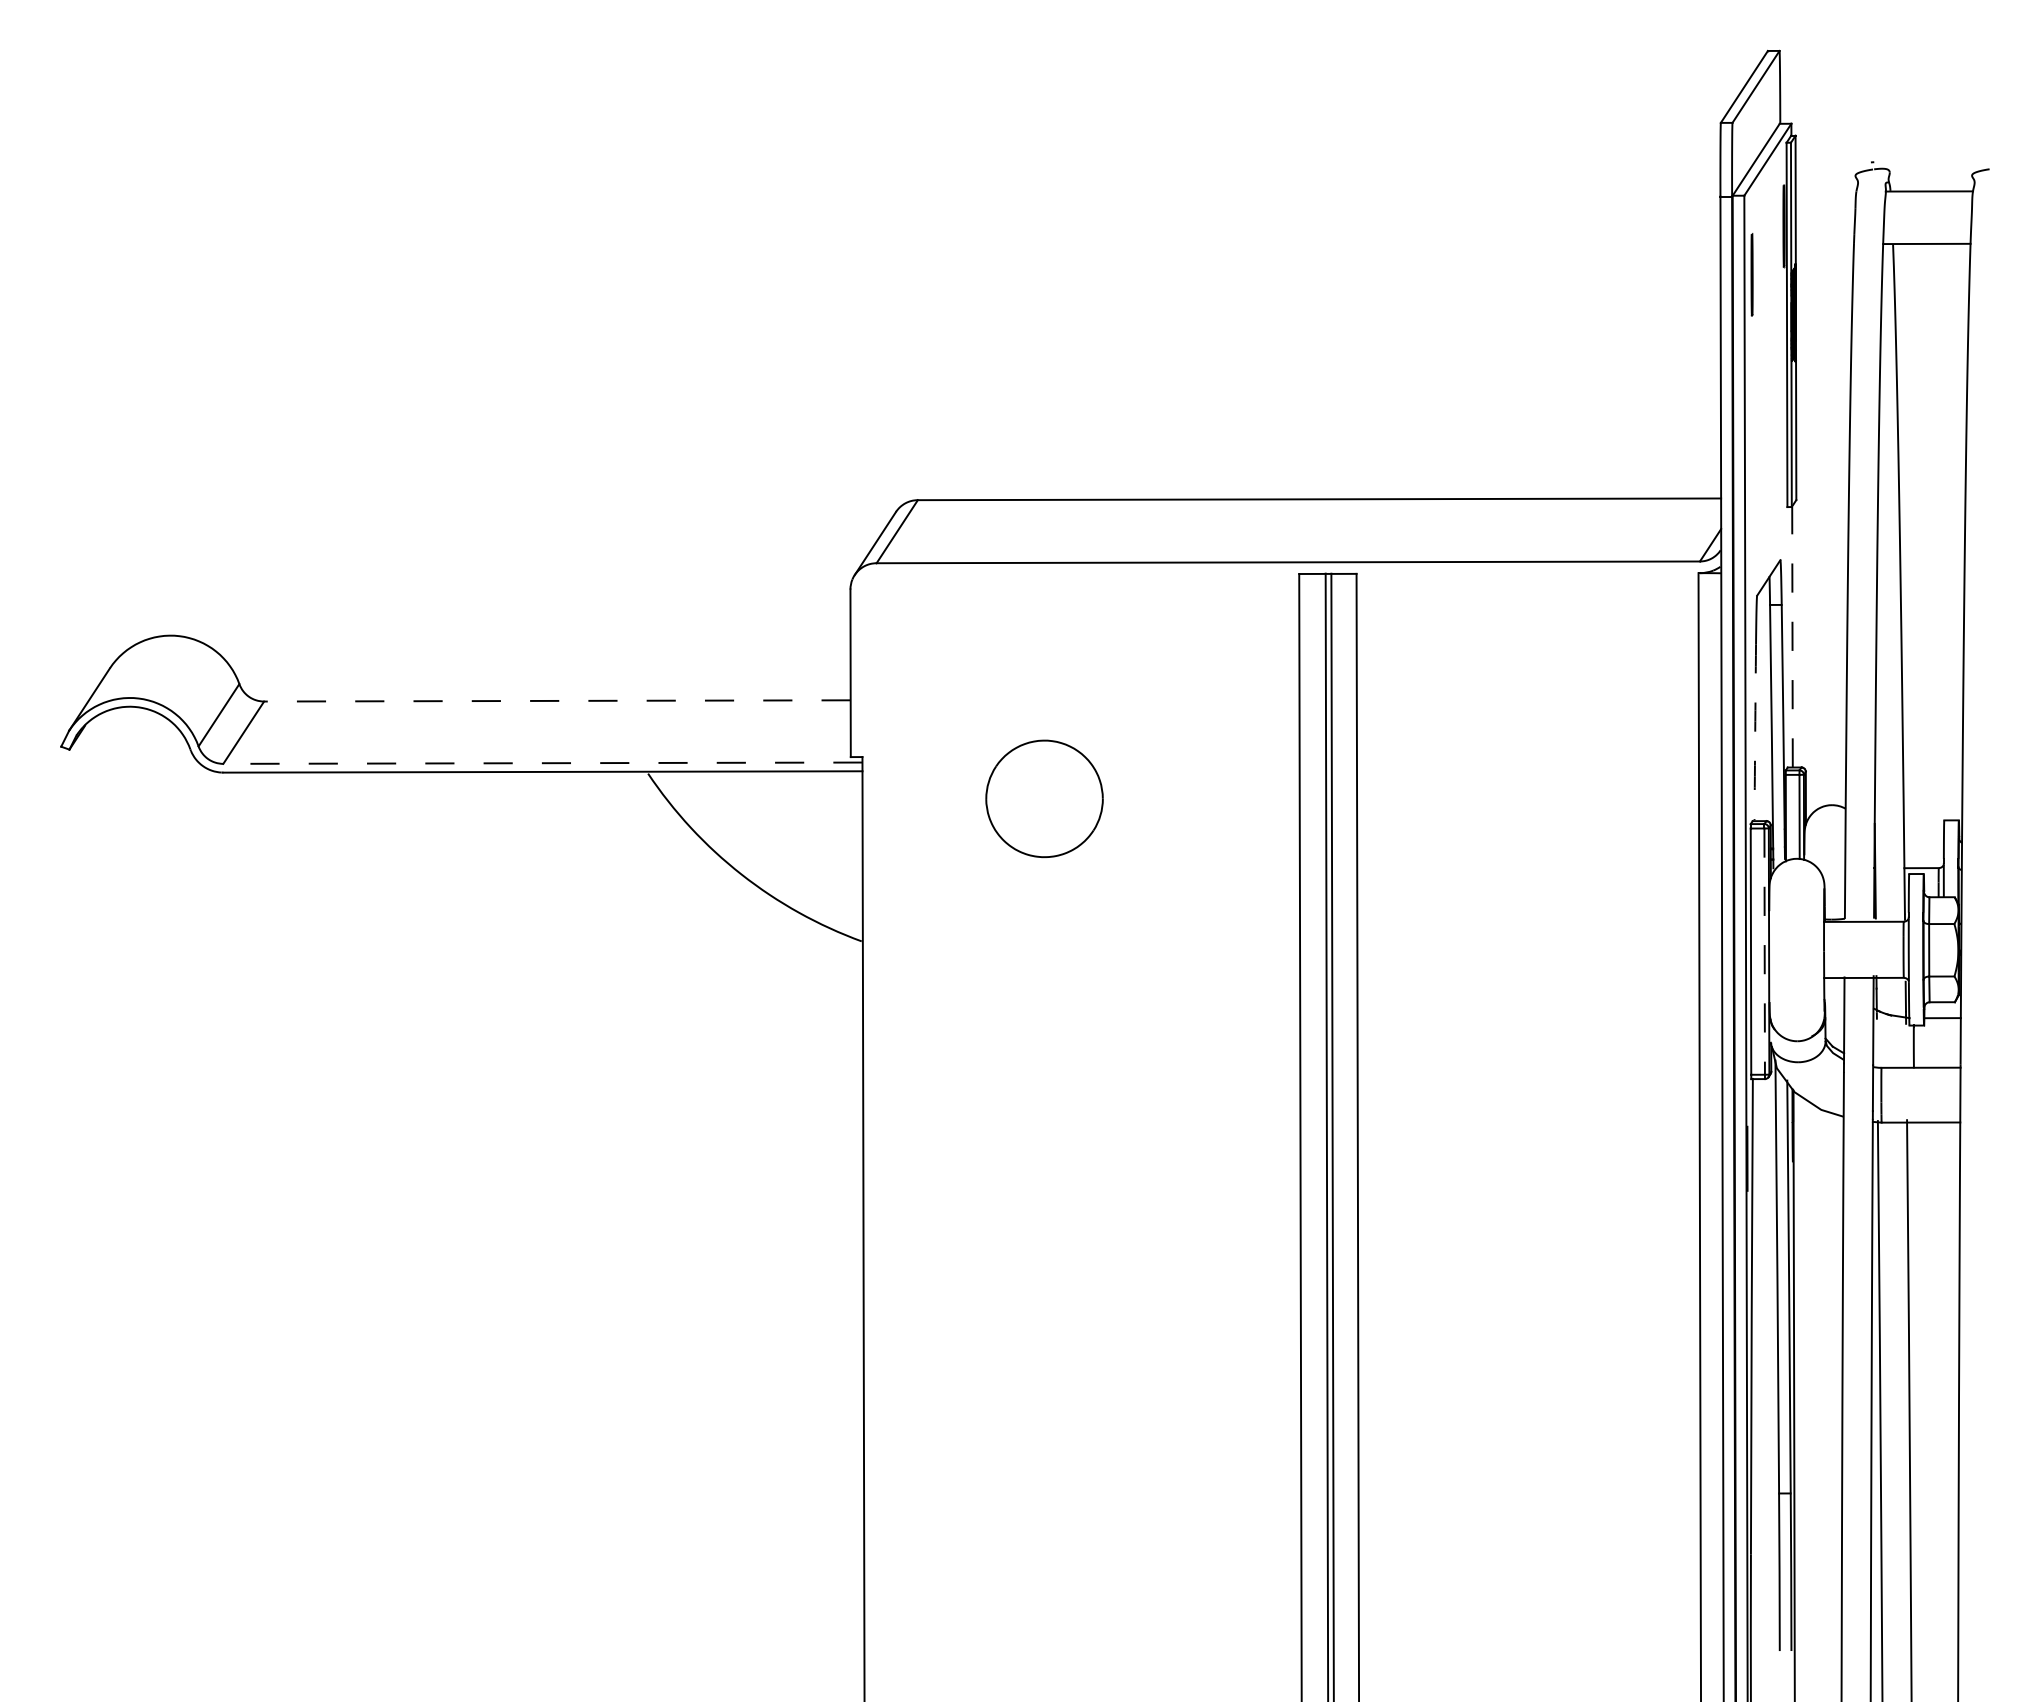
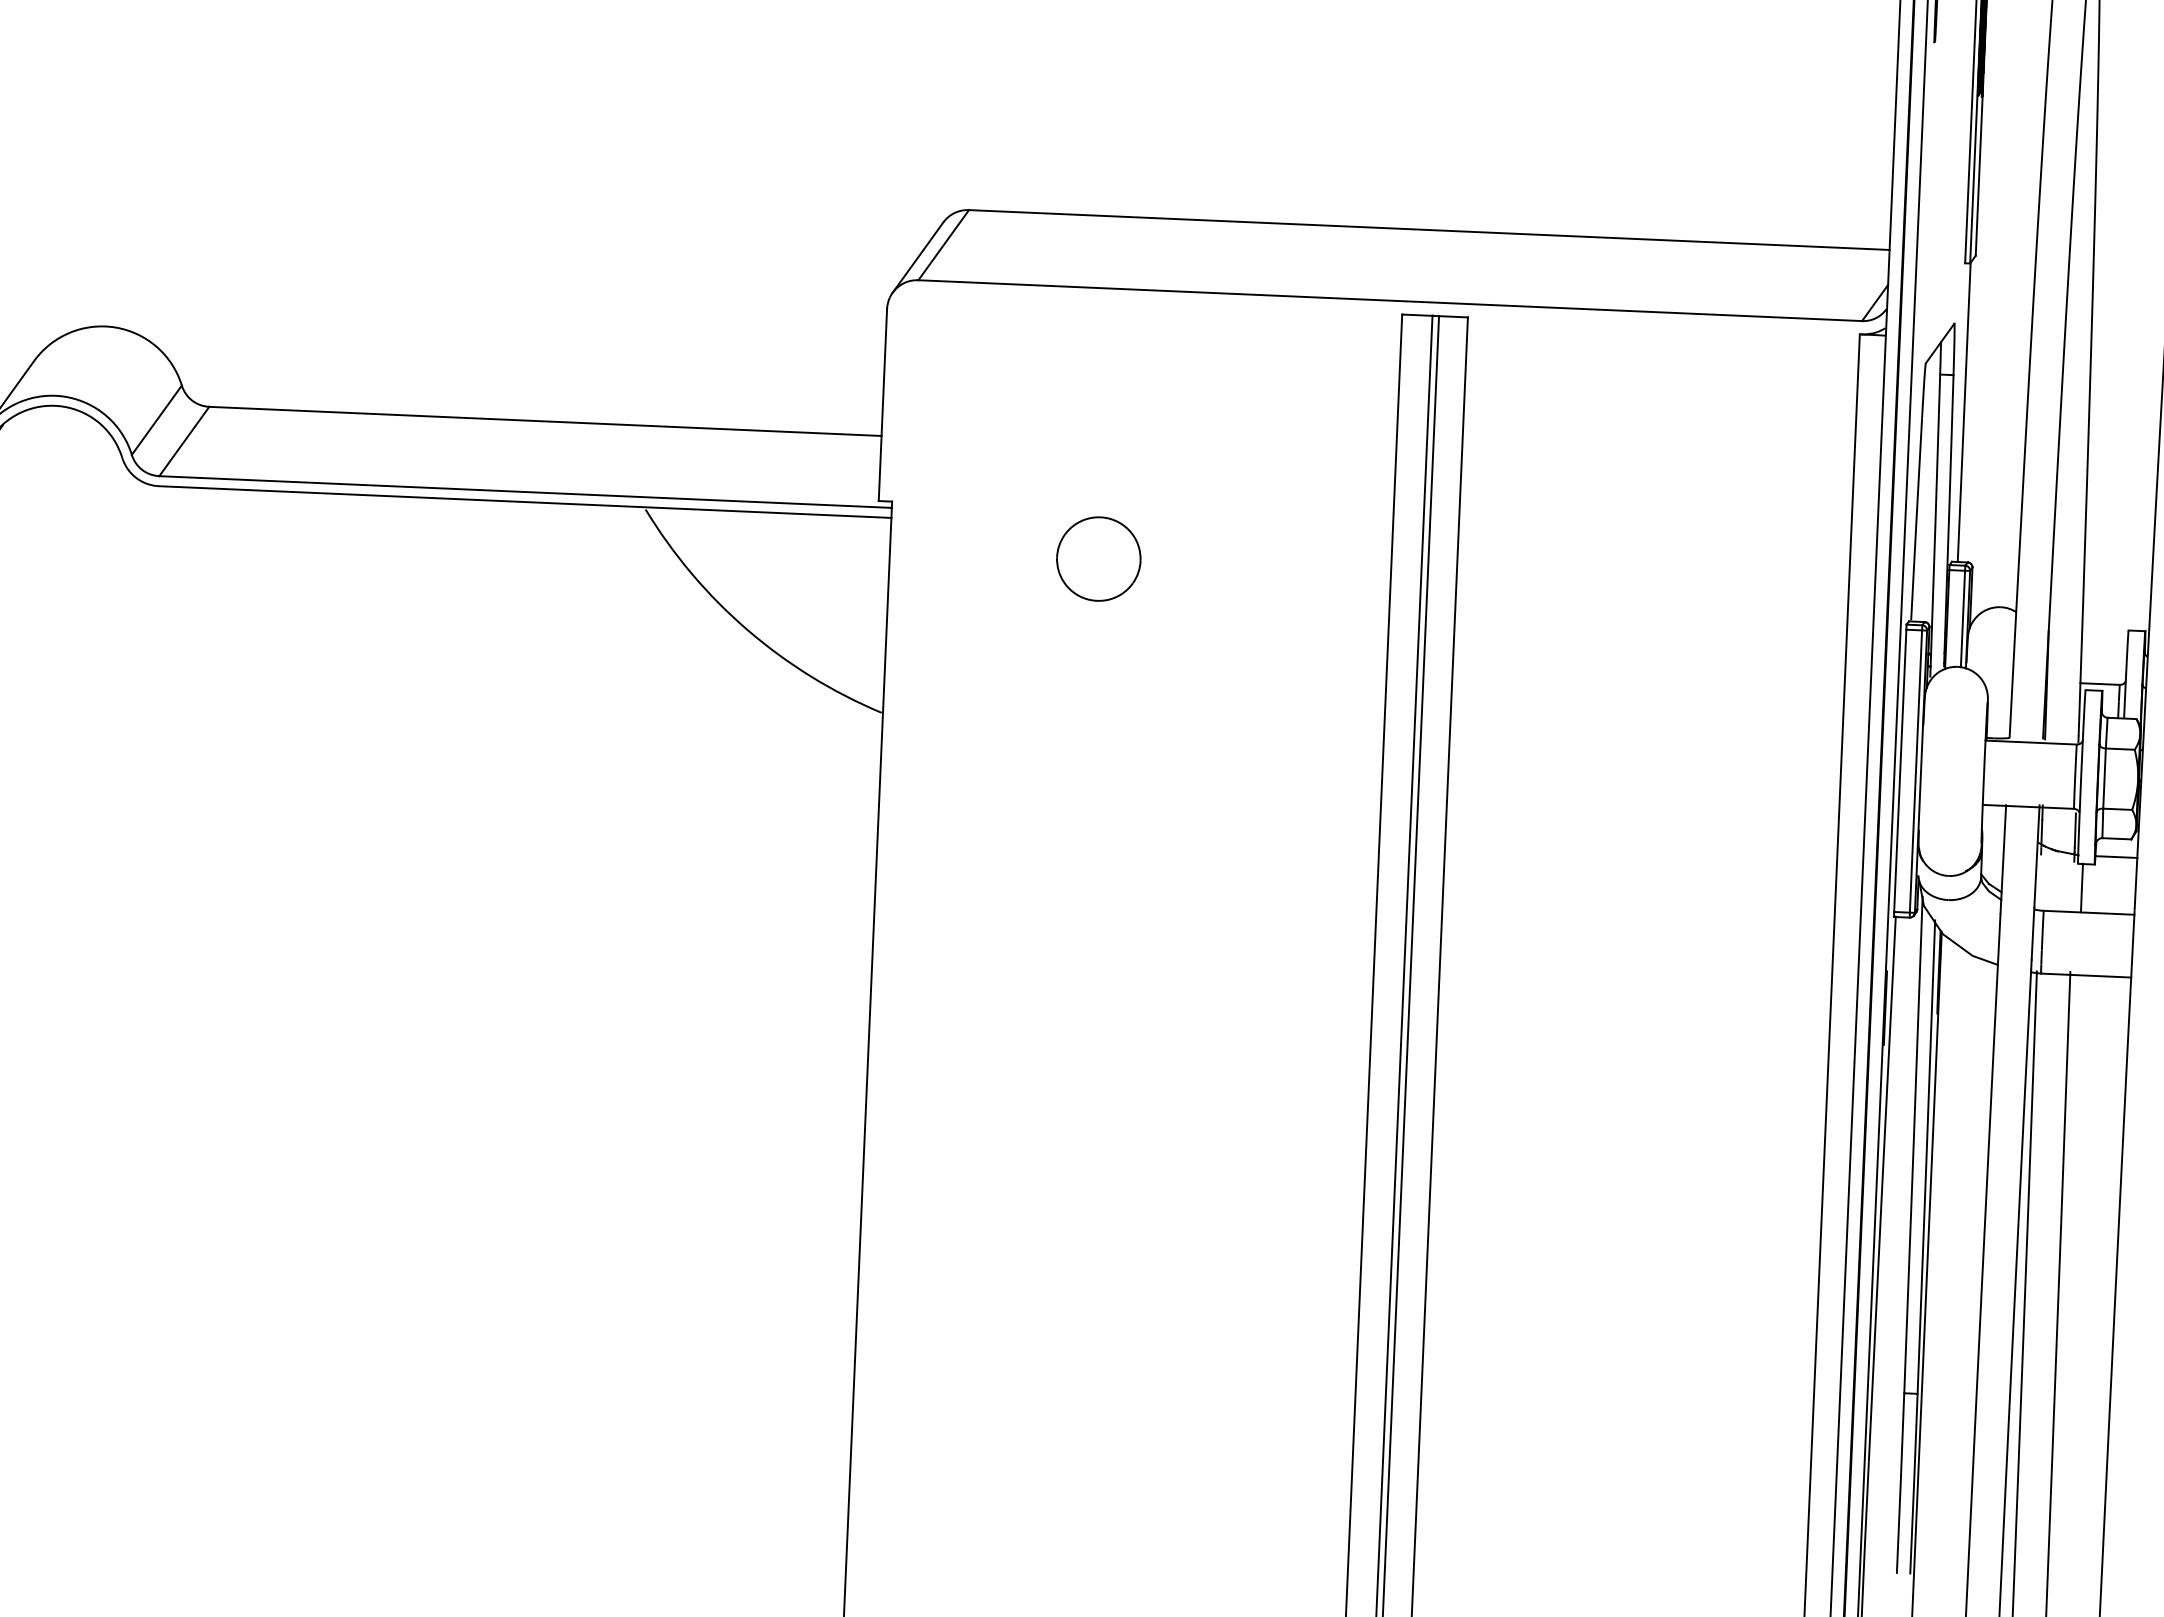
line: (1792, 636) -> (1964, 411), dashed -> solid
line: (556, 700) -> (544, 420), dashed -> solid
arc: (1755, 732) -> (1916, 519), dashed -> solid
line: (542, 763) -> (525, 492), dashed -> solid
part: (1044, 798) -> (1098, 558), size x0.62
line: (1764, 952) -> (1915, 772), dashed -> solid

